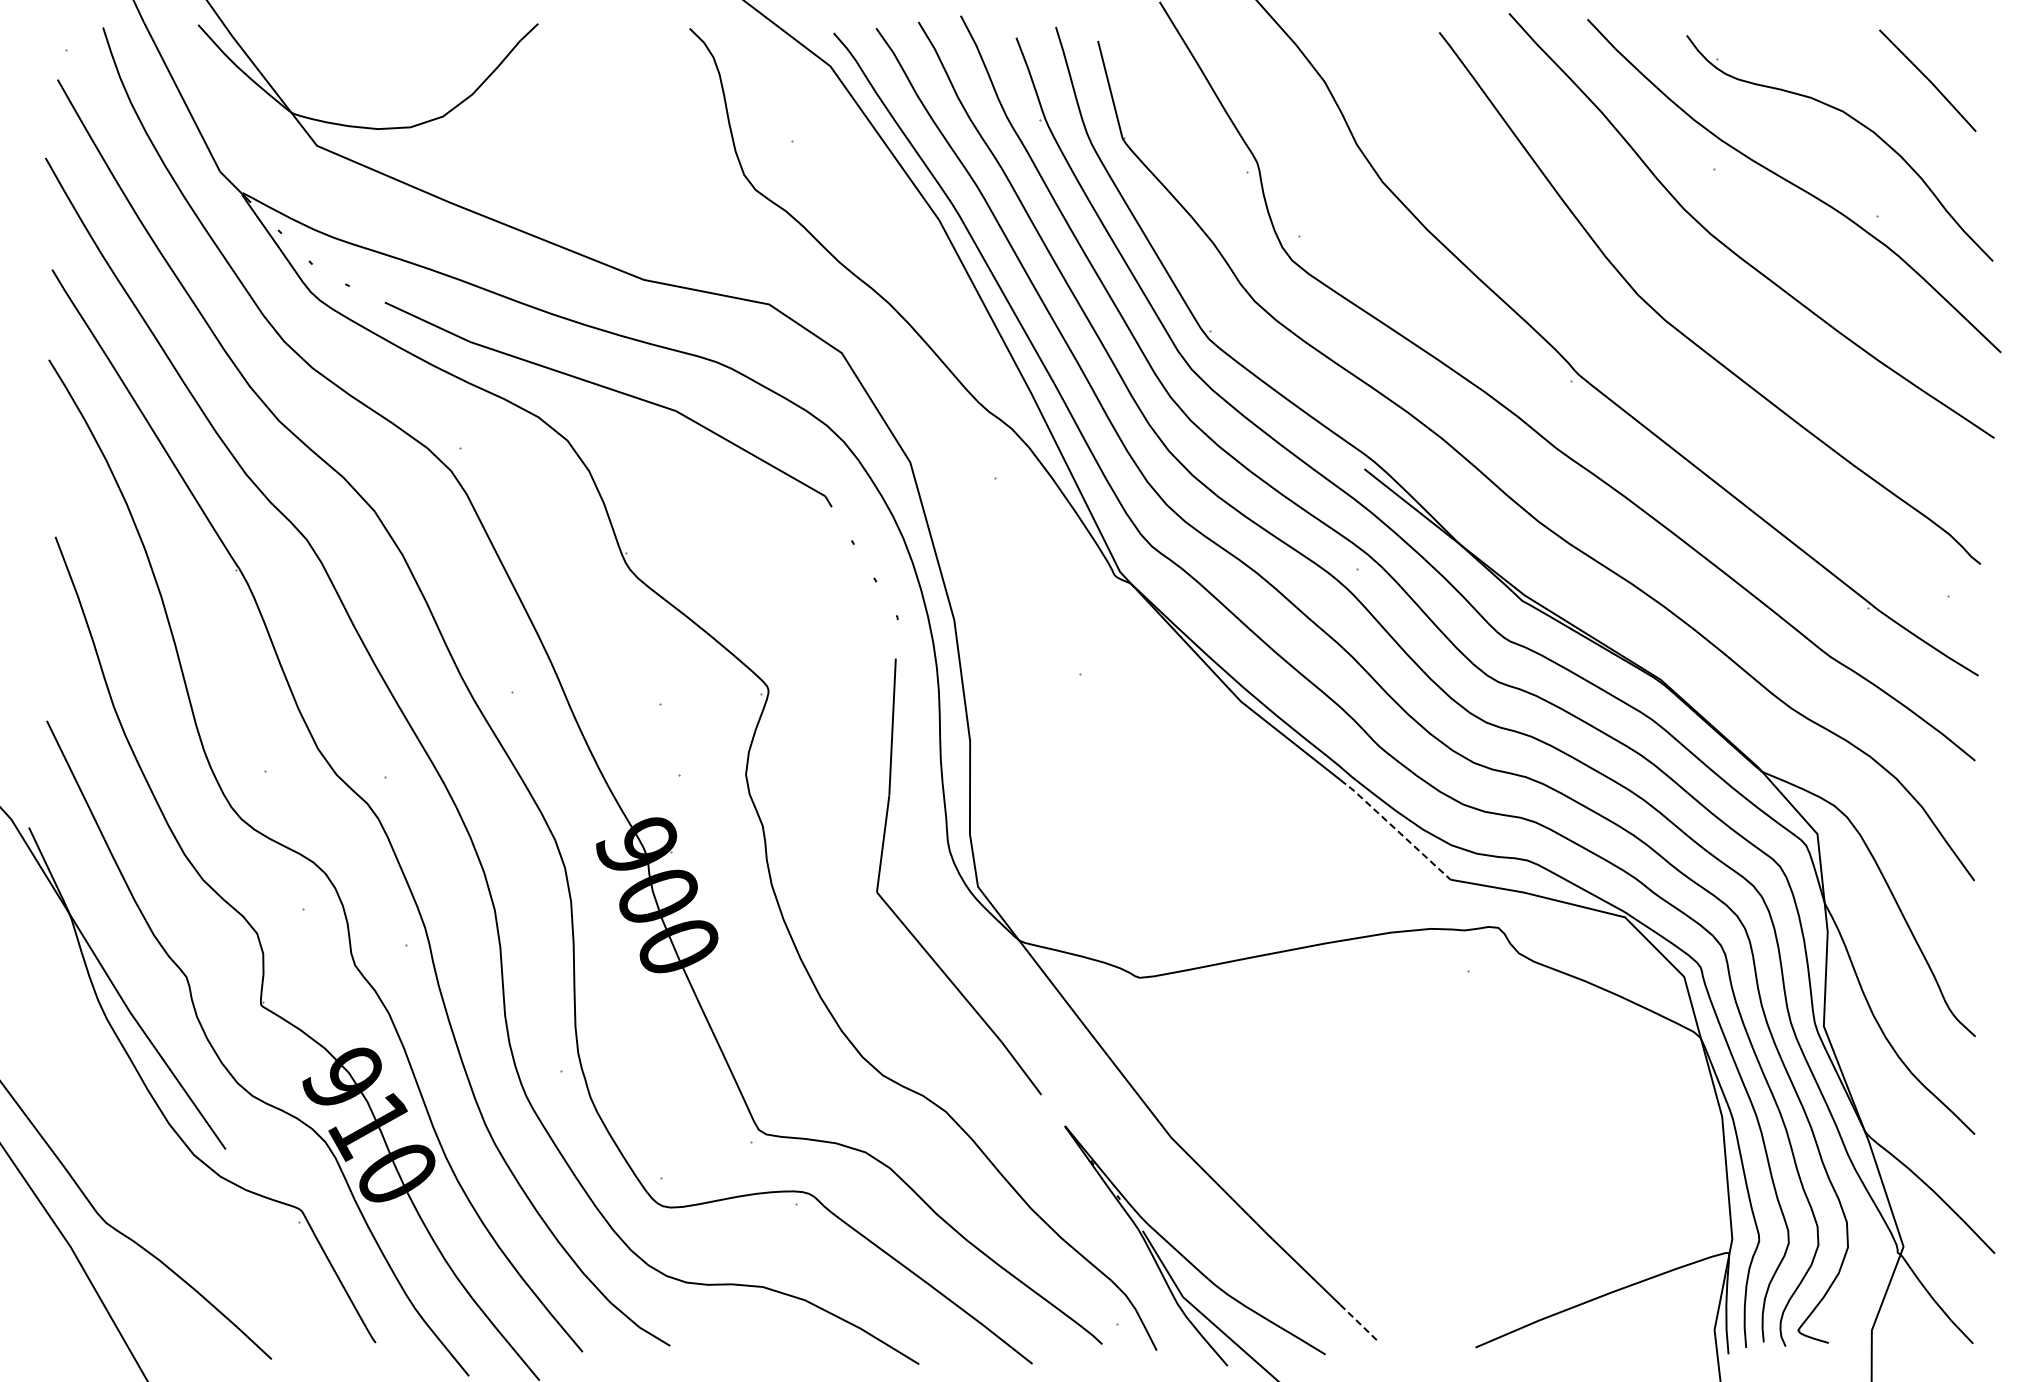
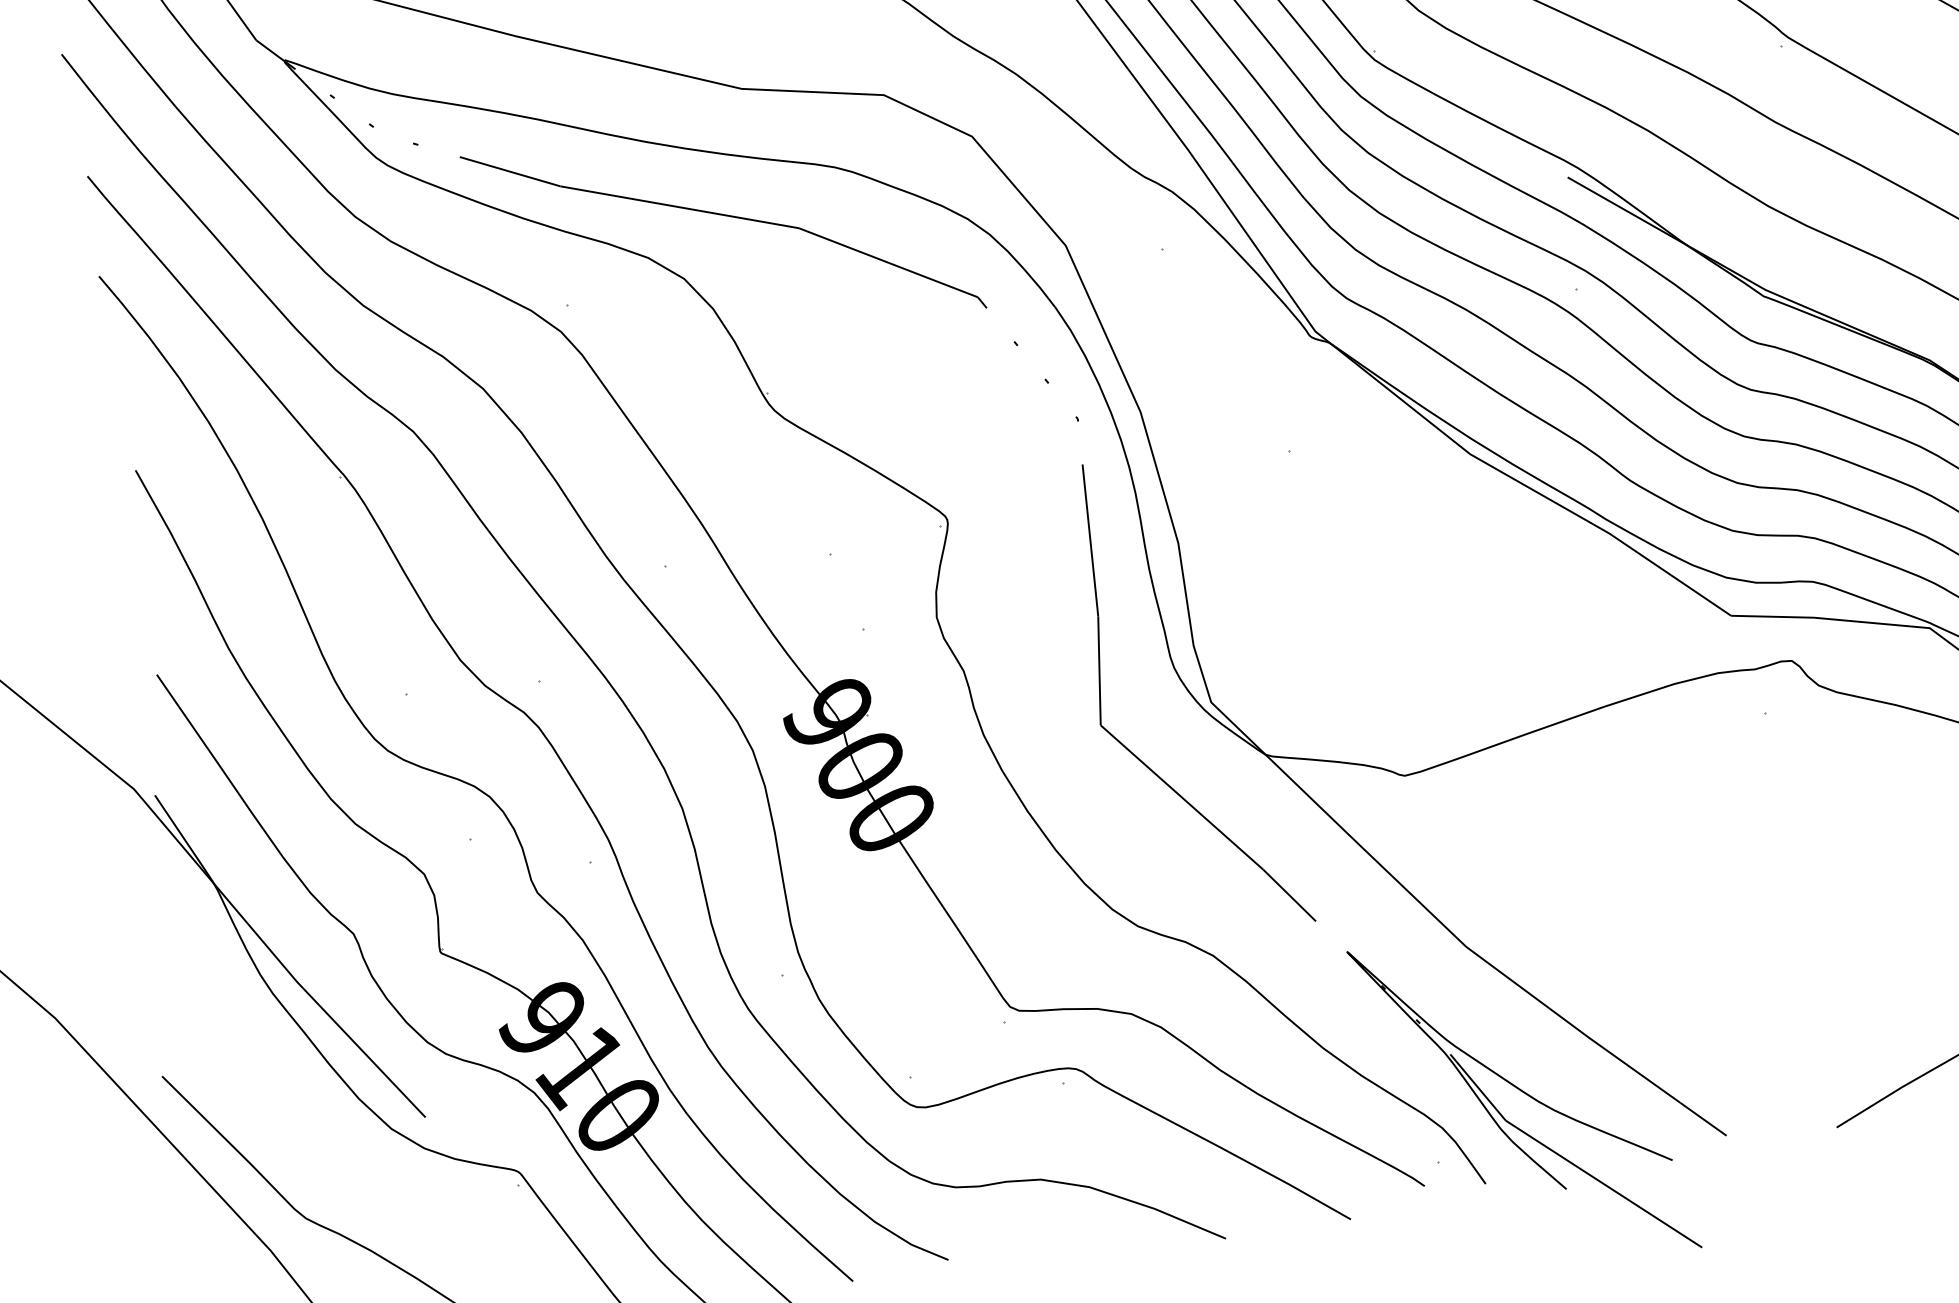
line: (1395, 829) -> (1662, 569), dashed -> solid
line: (1358, 1322) -> (1703, 1119), dashed -> solid

